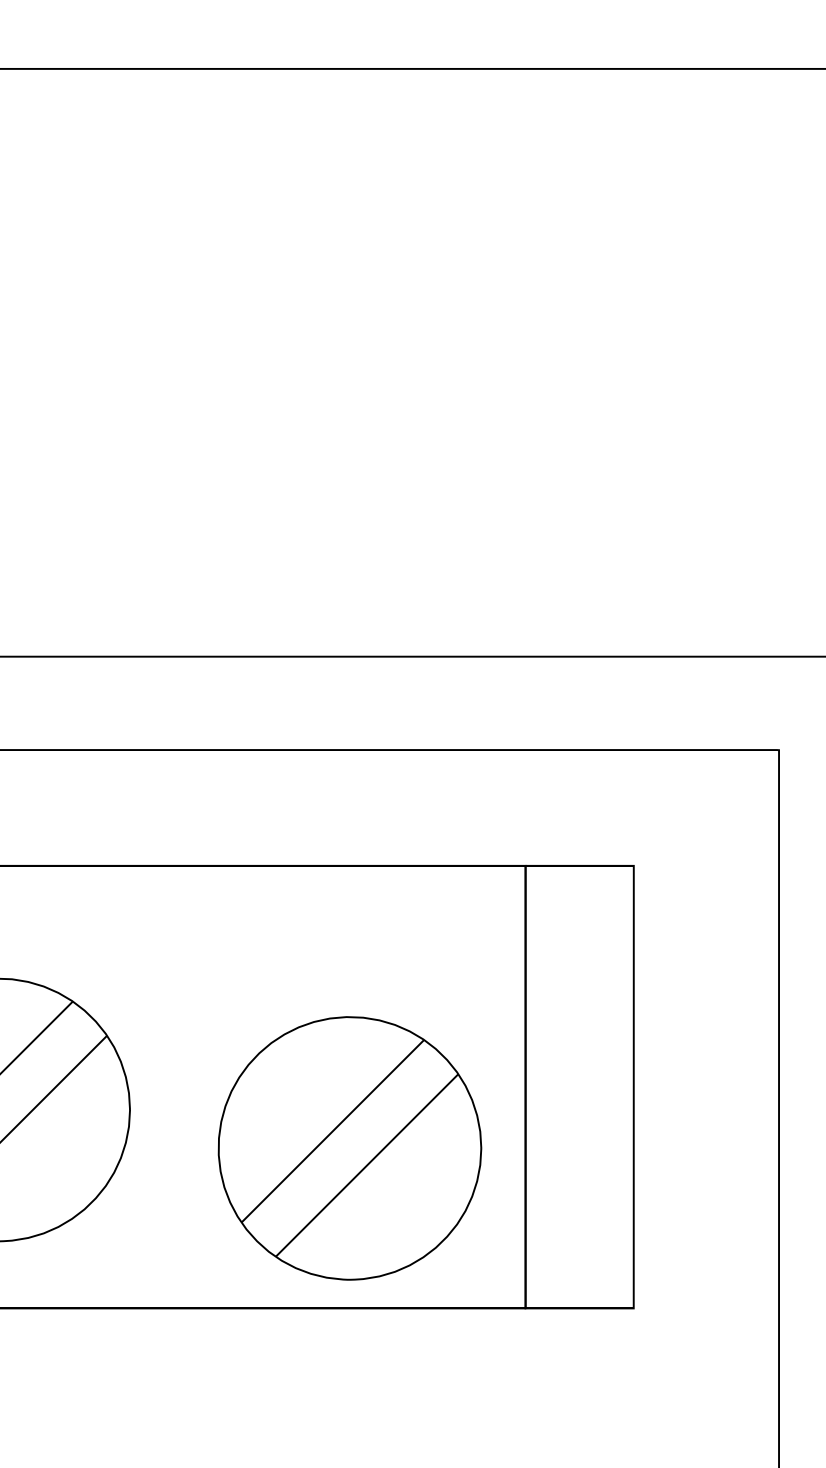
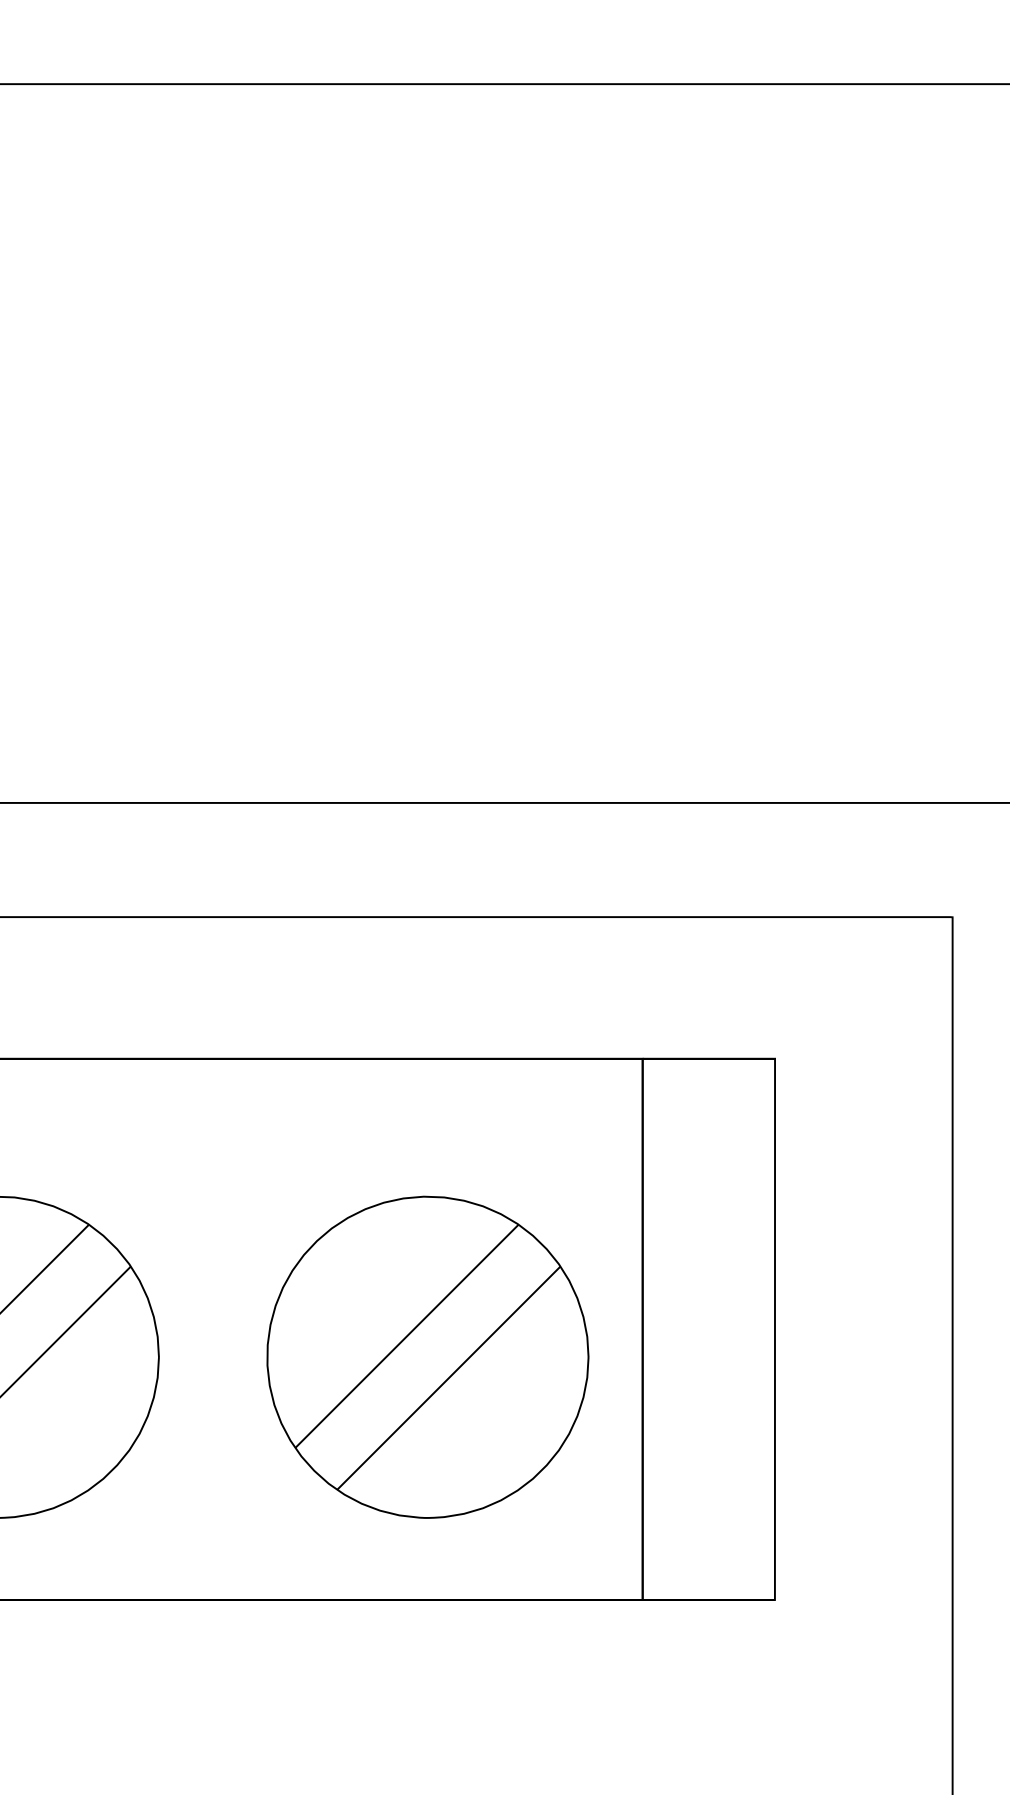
part: (349, 1147) -> (427, 1356), moved

